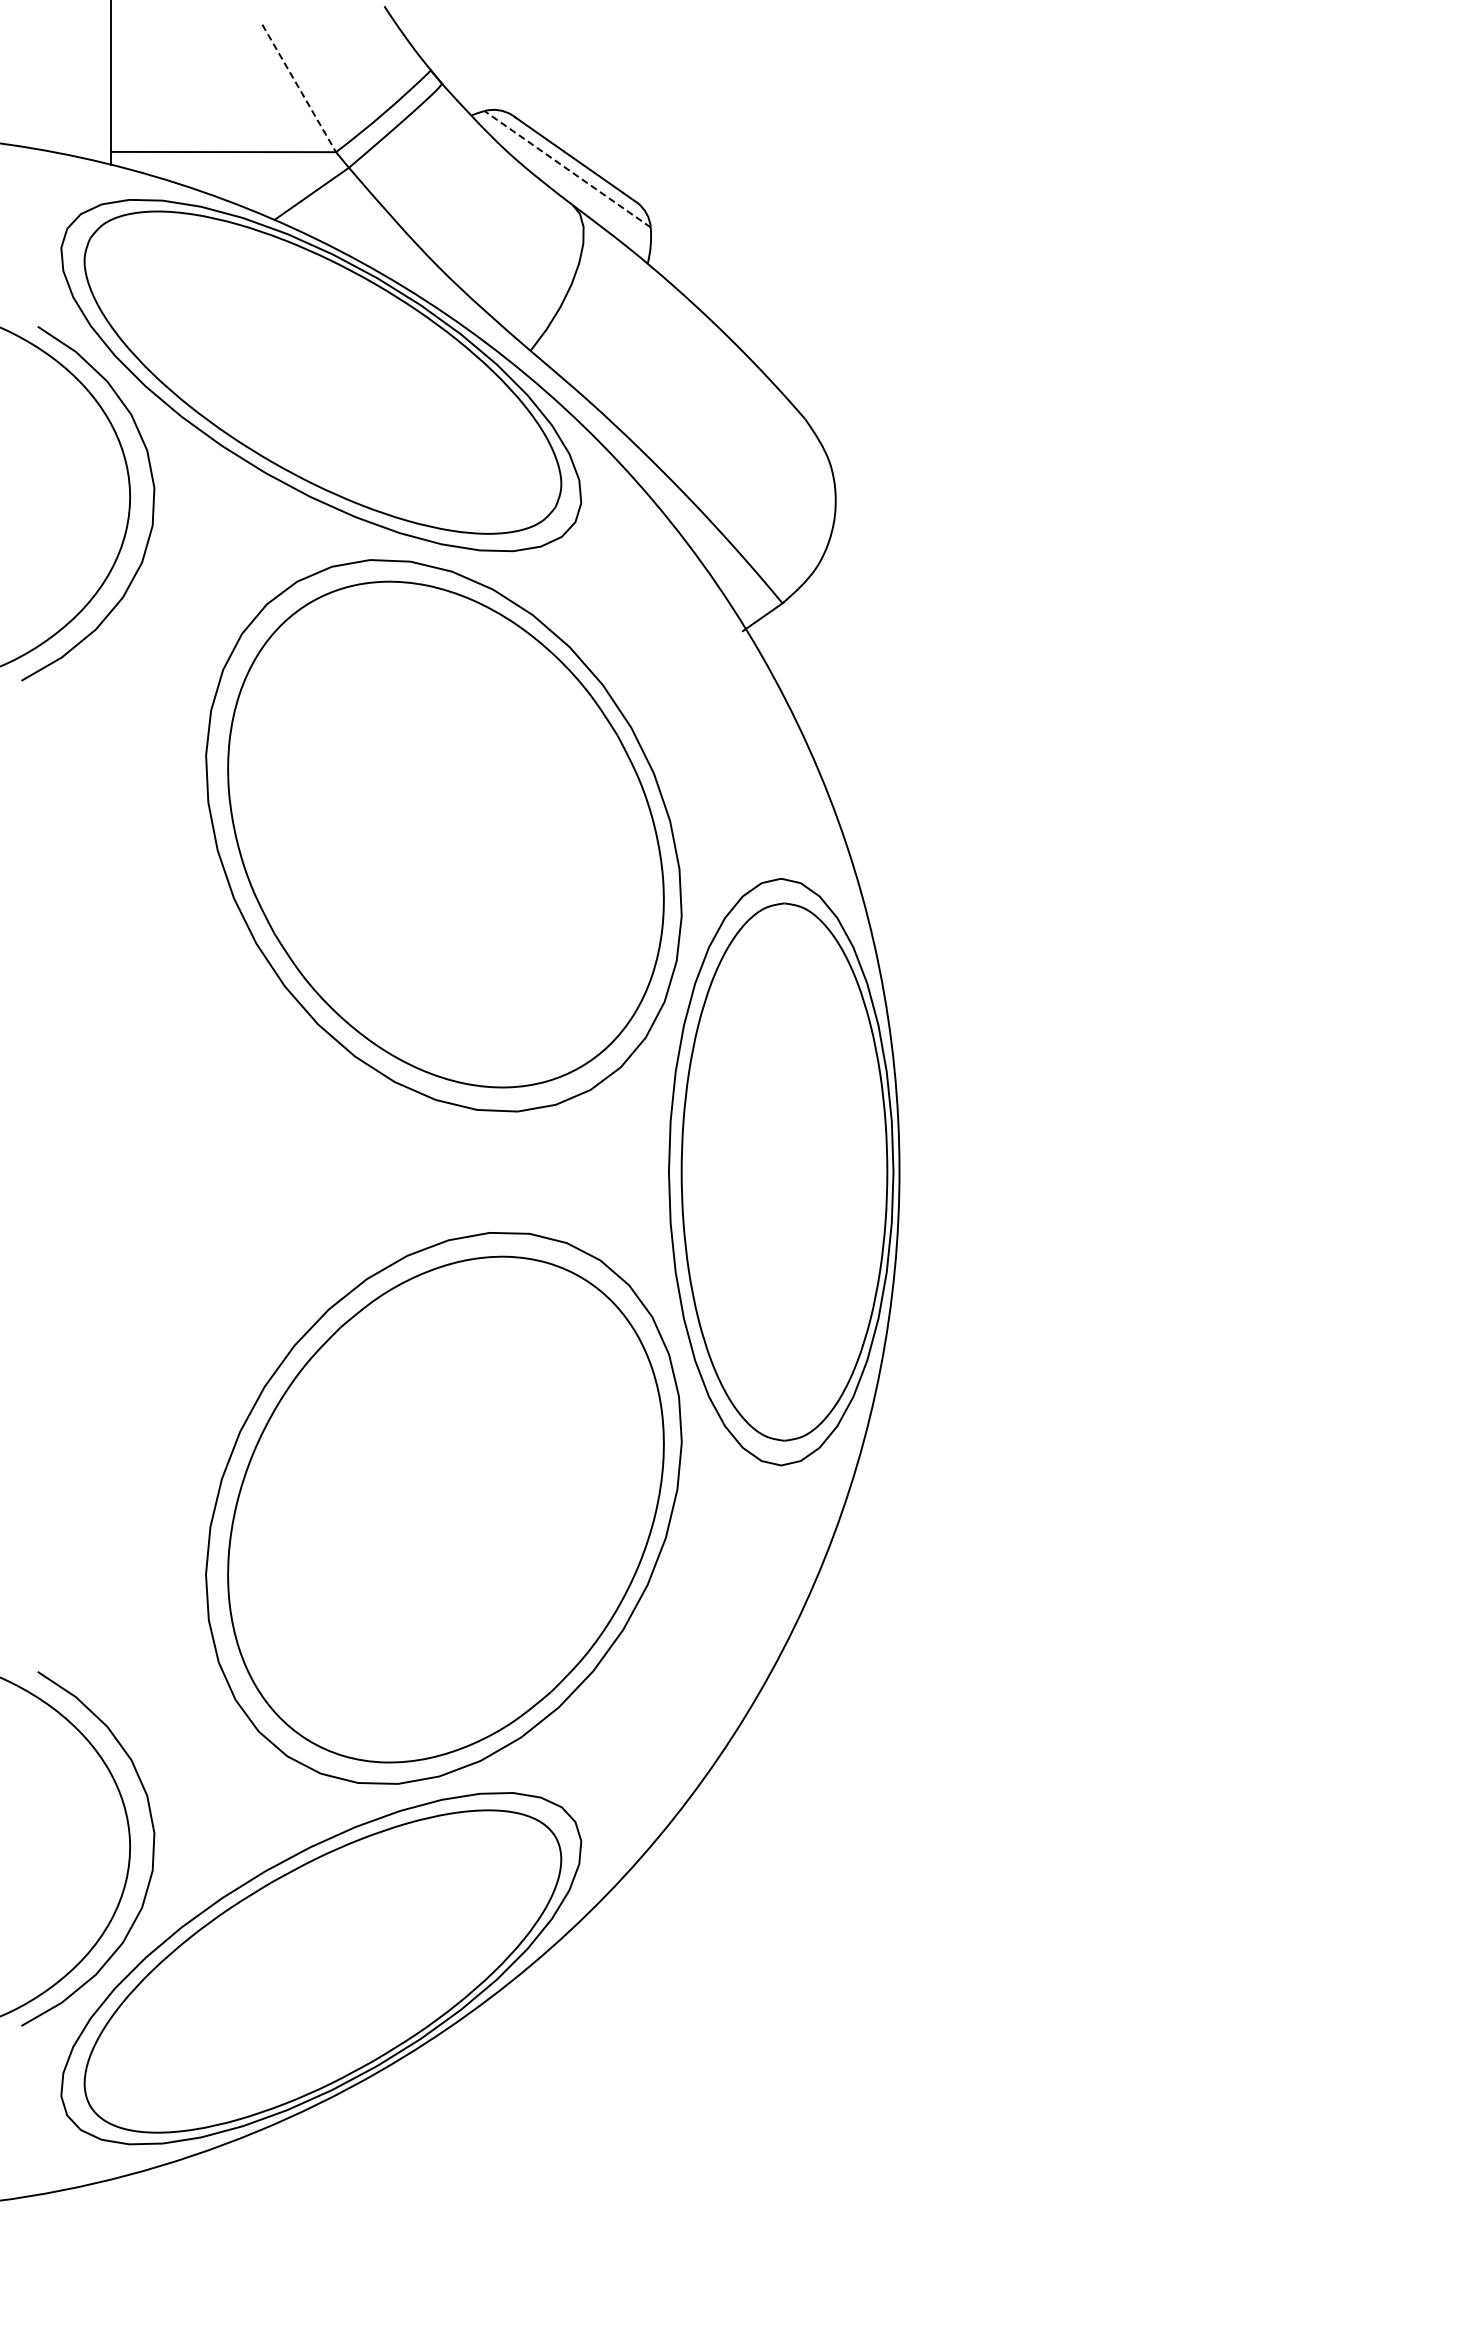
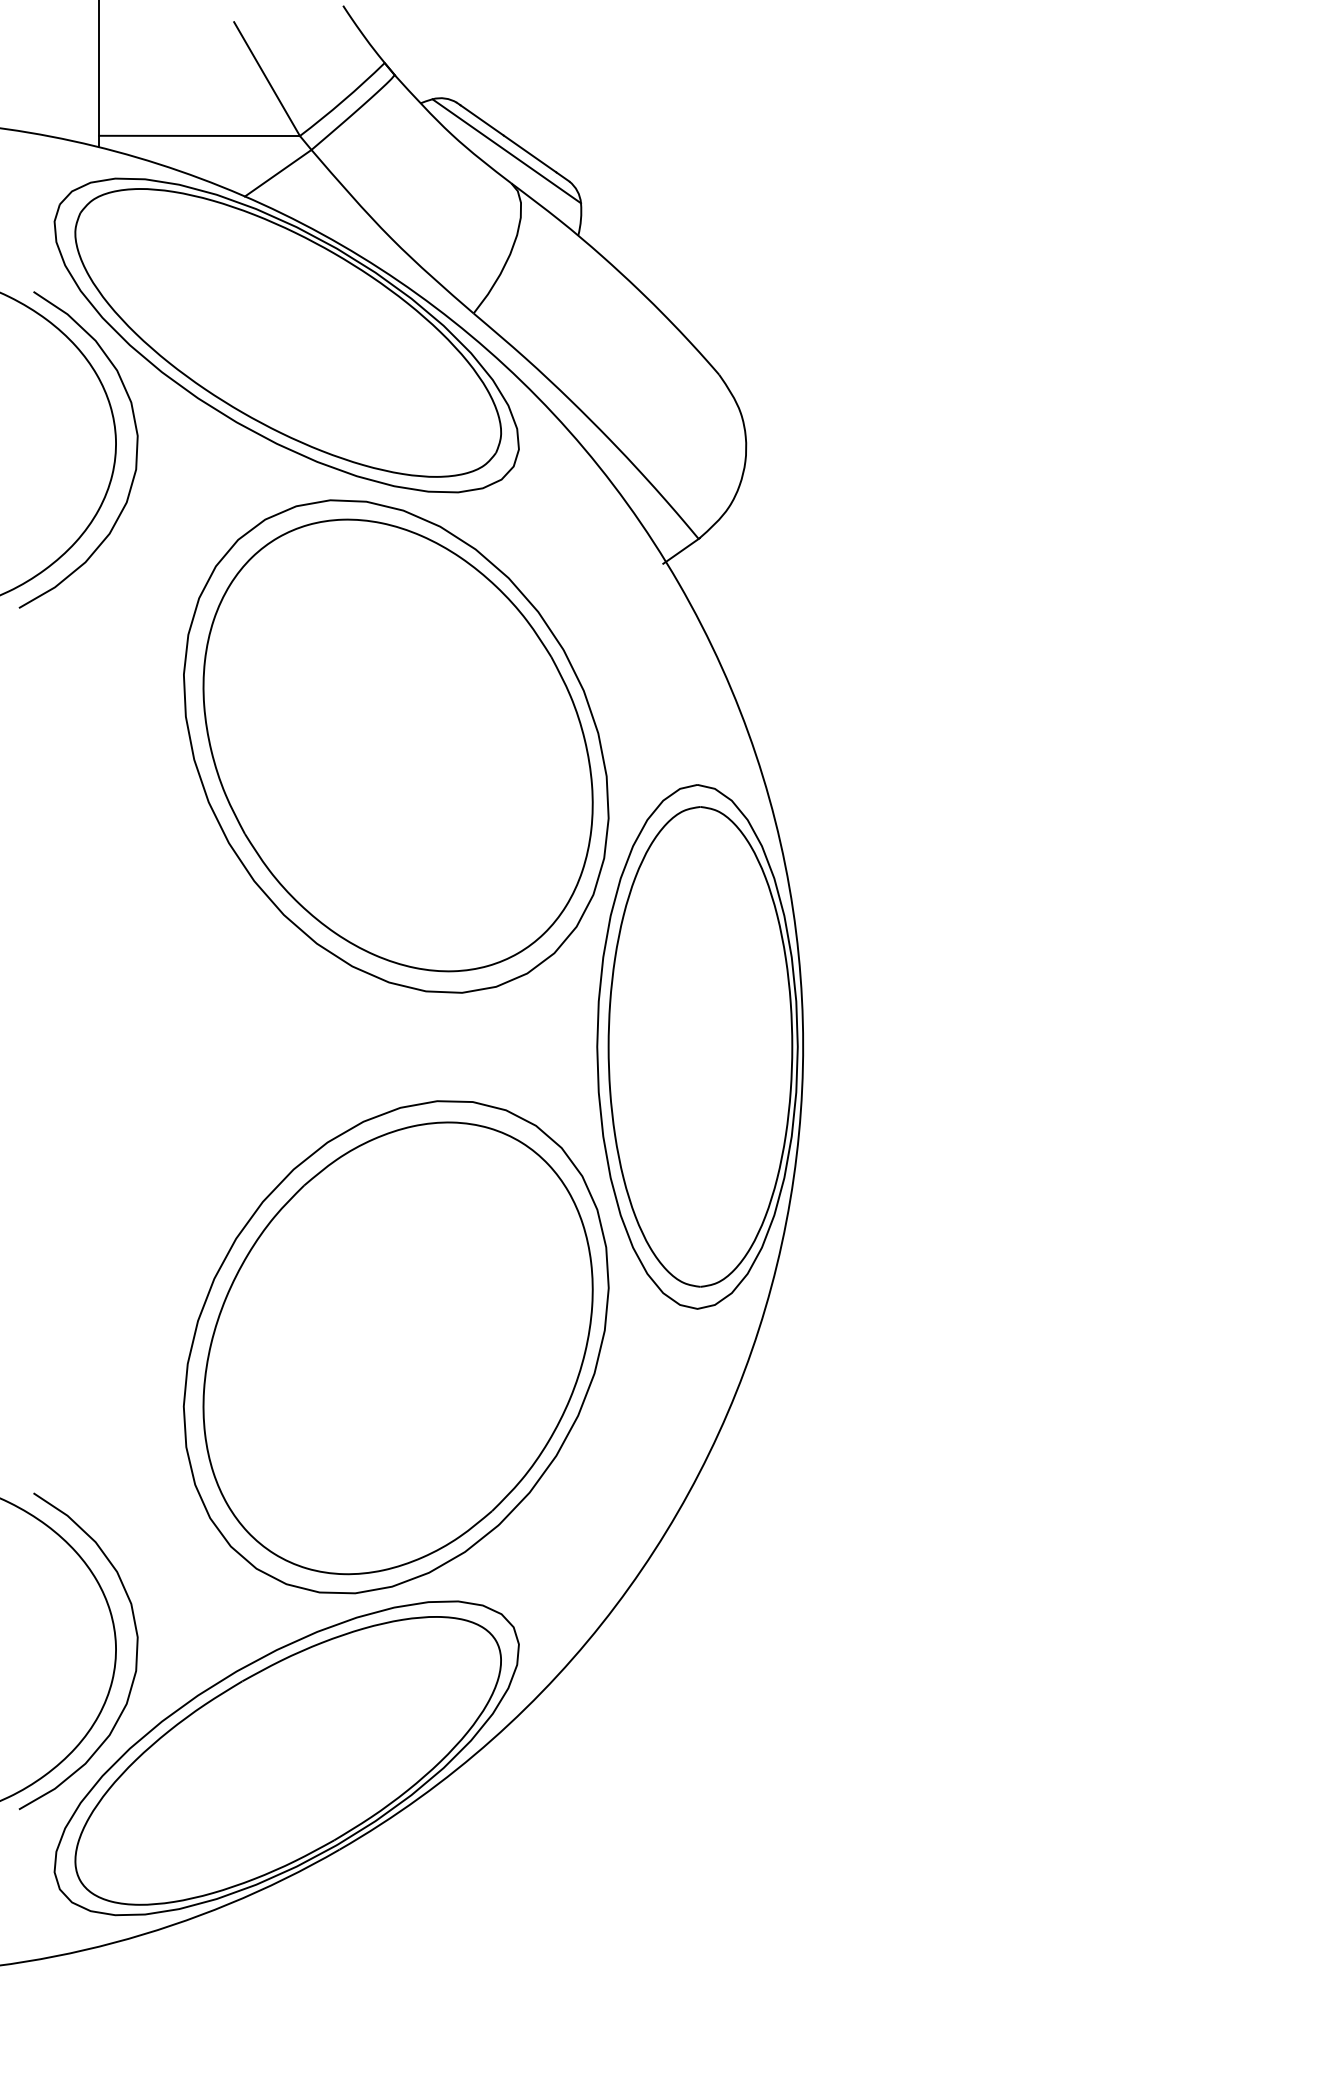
line: (299, 88) -> (267, 79), dashed -> solid
line: (567, 168) -> (506, 150), dashed -> solid

